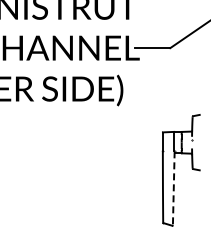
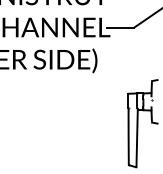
line: (173, 188) -> (136, 137), dashed -> solid

